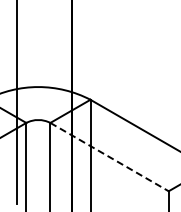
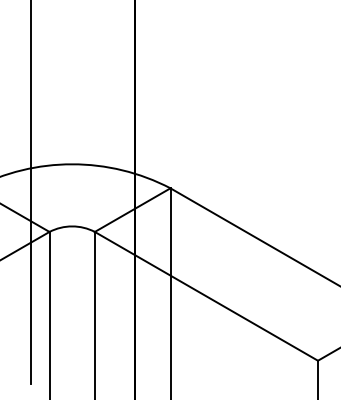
line: (109, 157) -> (206, 297), dashed -> solid

